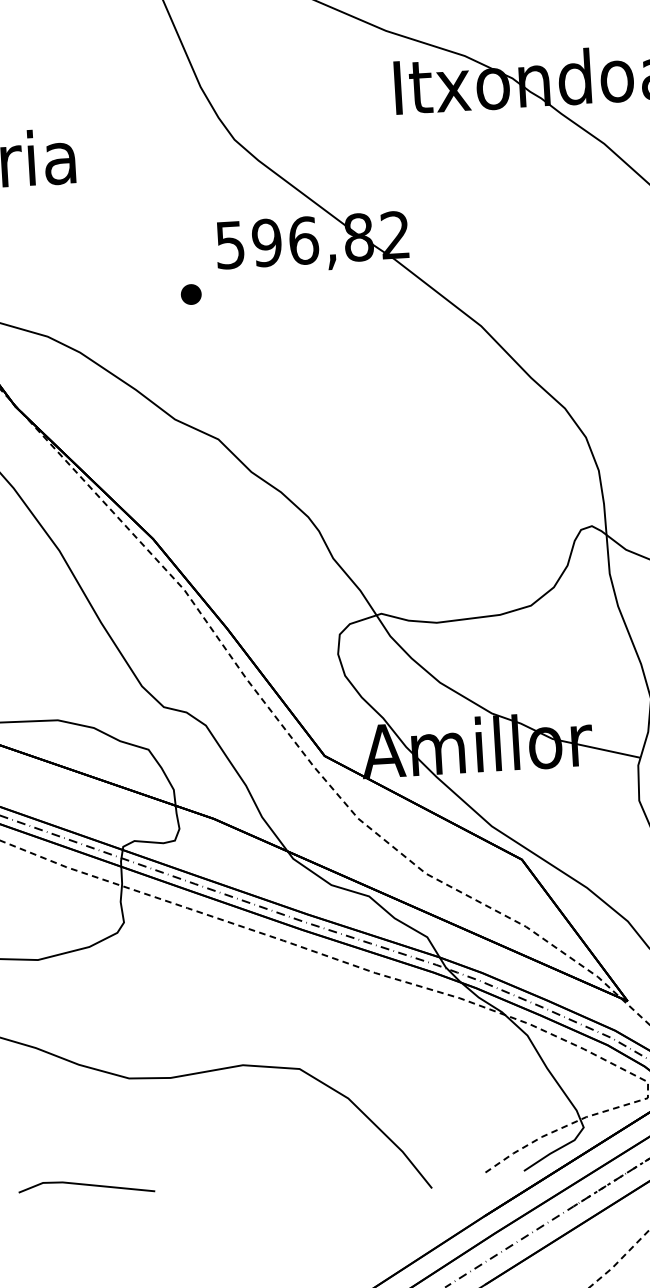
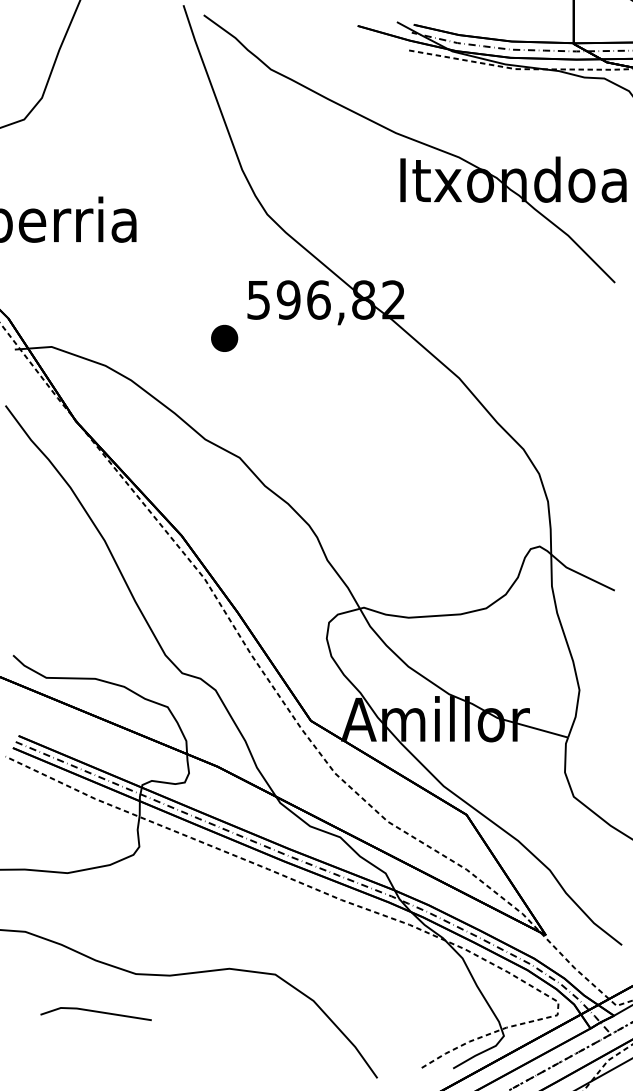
part: (191, 294) -> (224, 338), size x1.6
line: (85, 1185) -> (95, 1012), moved

